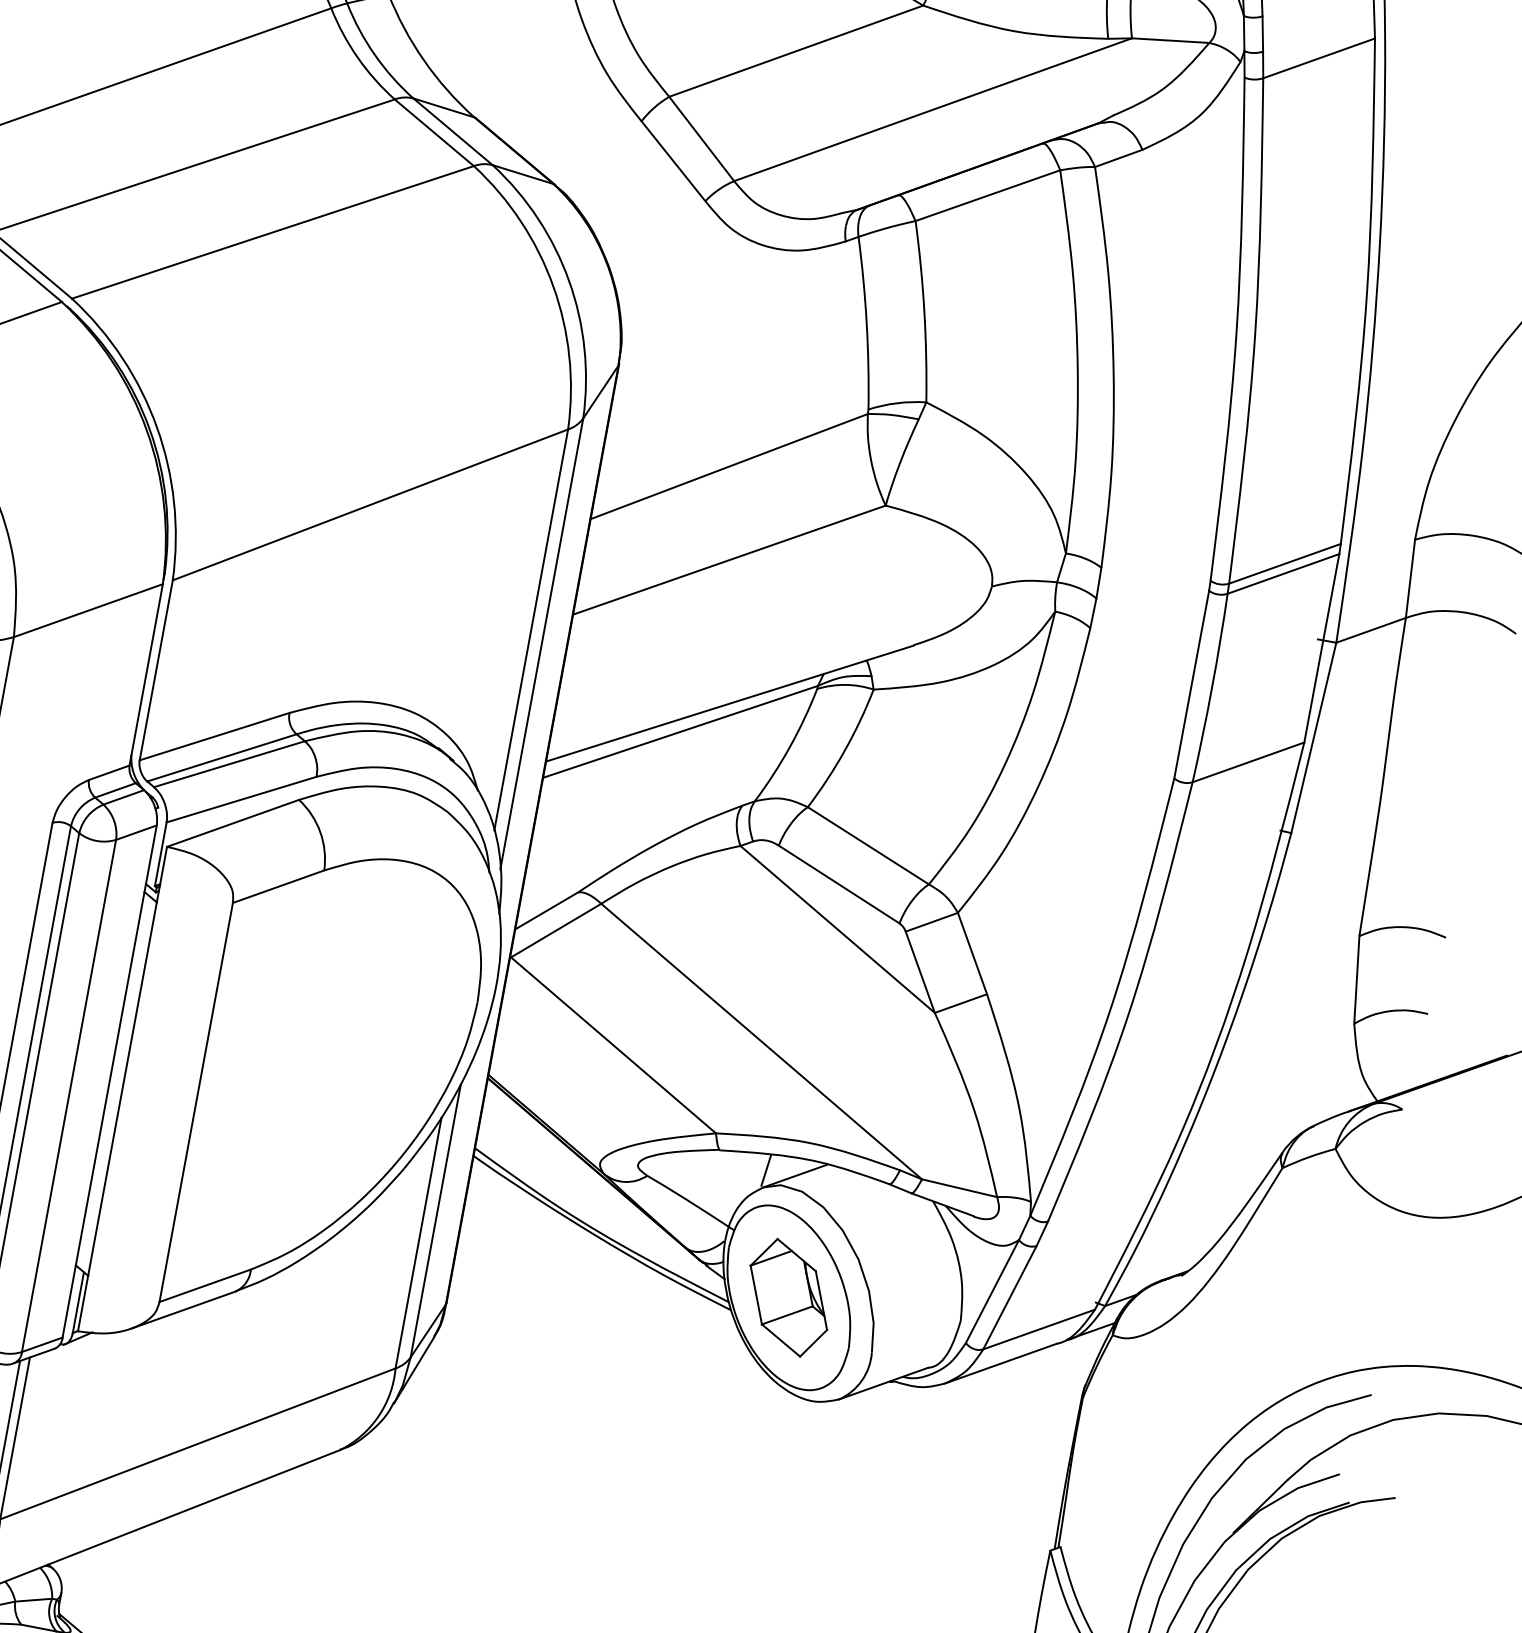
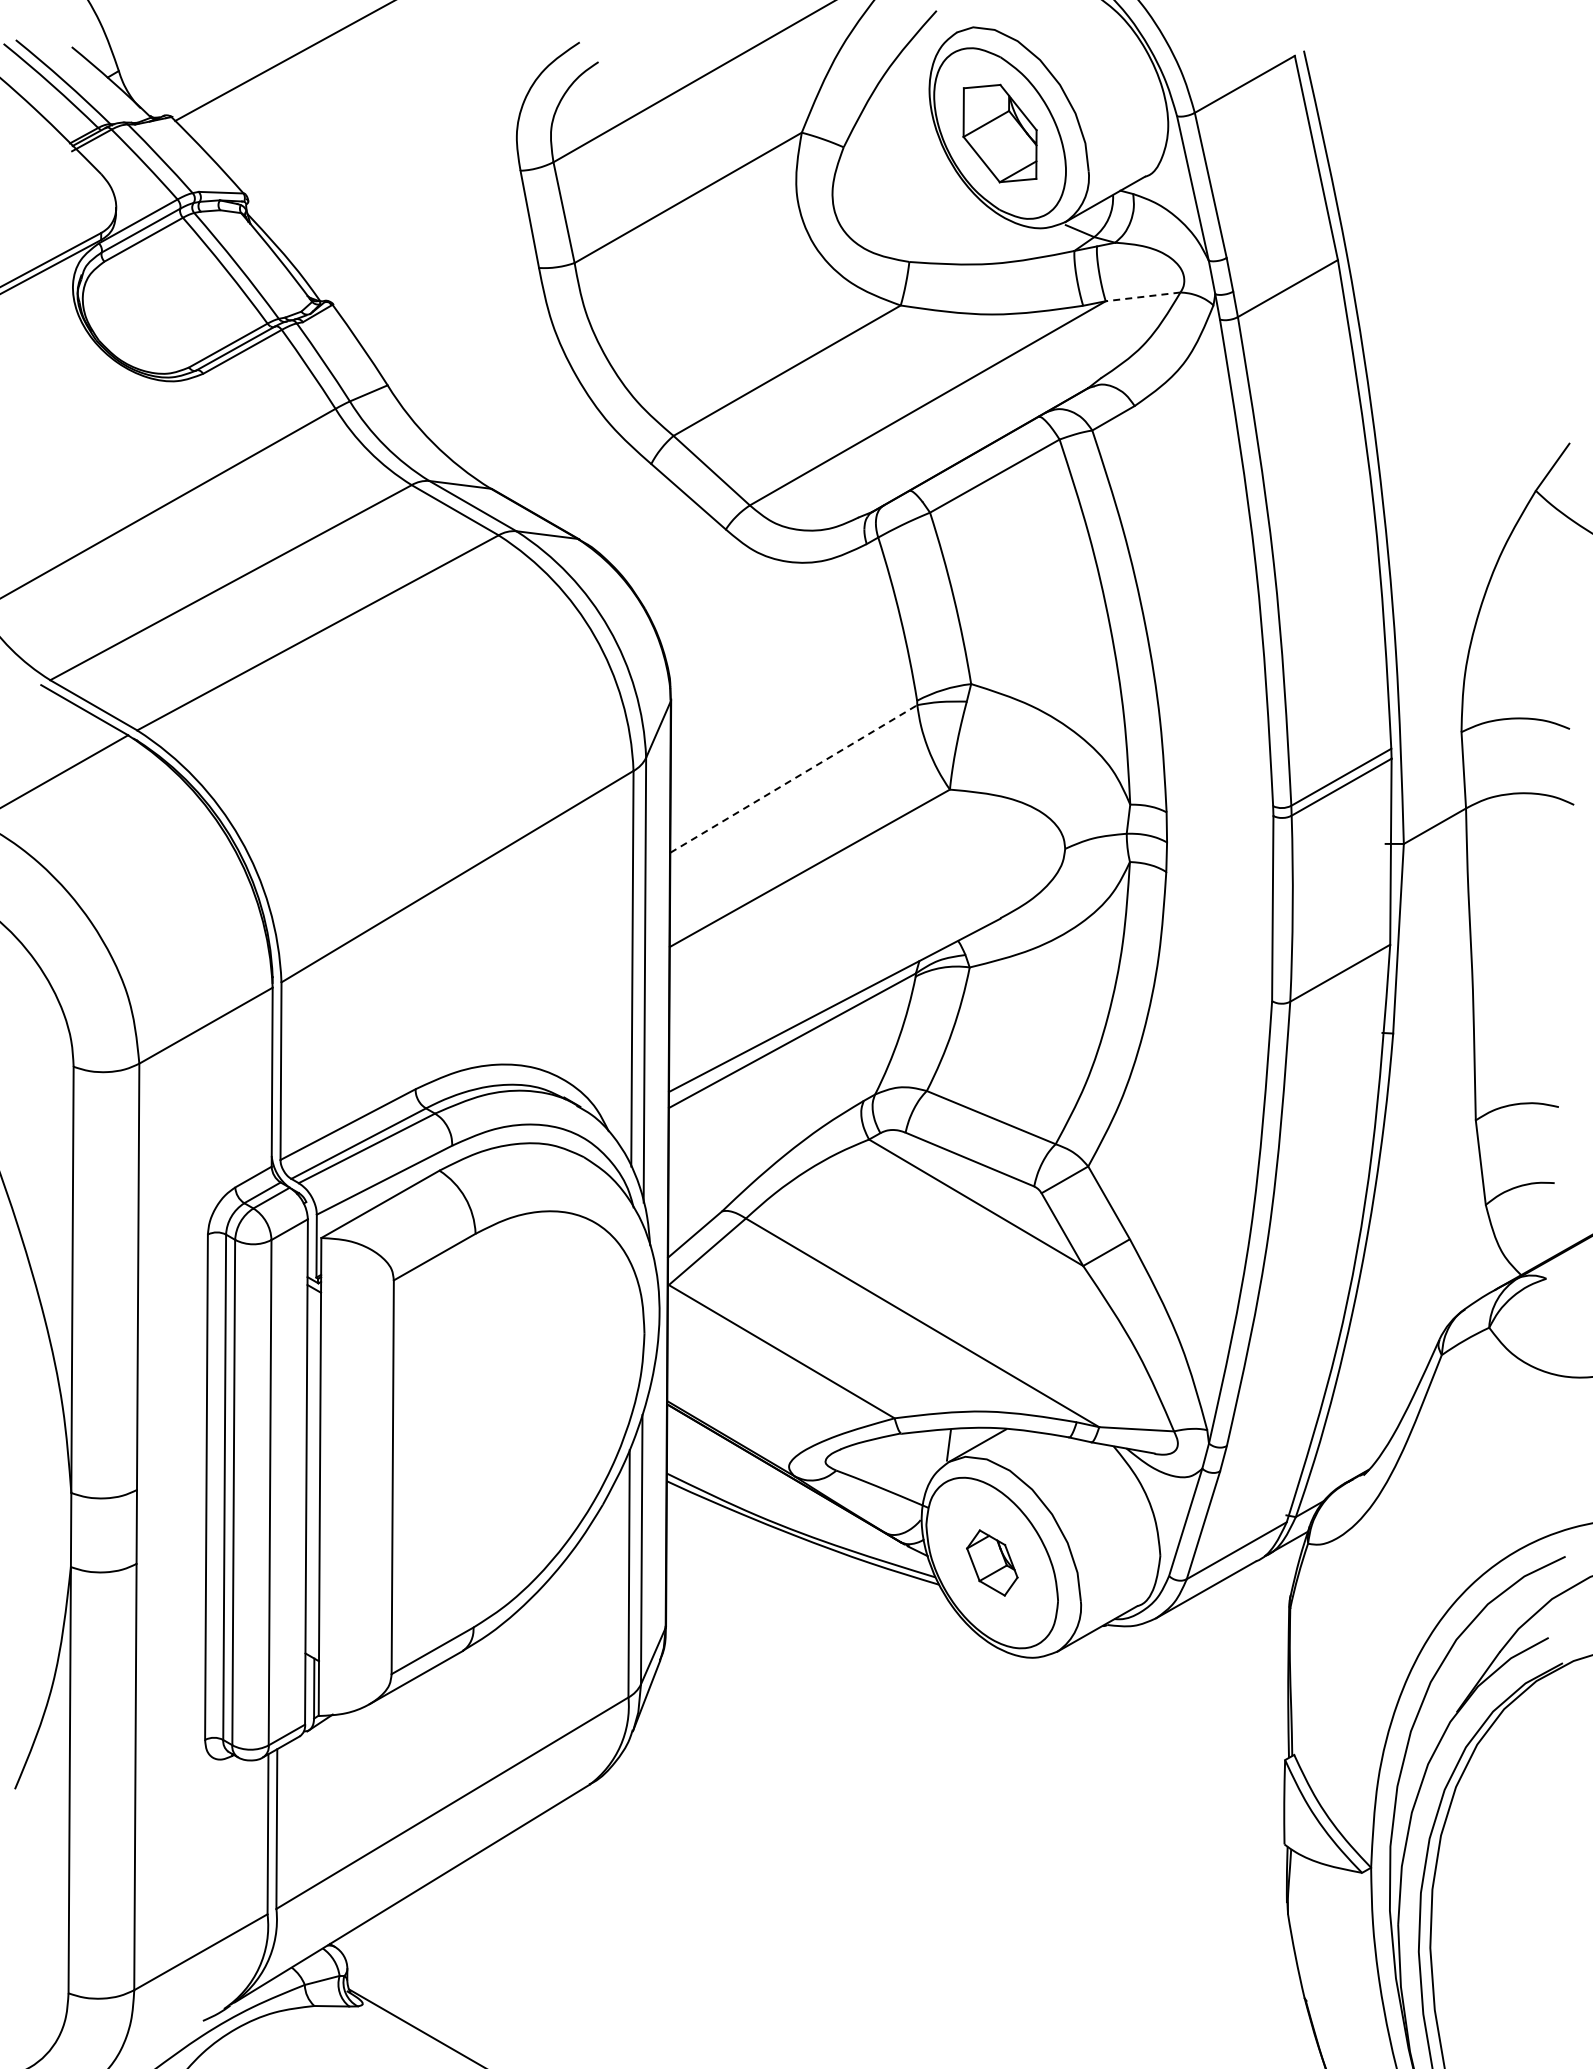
line: (1171, 40) -> (1143, 296), solid -> dashed
line: (729, 466) -> (793, 778), solid -> dashed
part: (789, 1297) -> (992, 1562), size x0.6

